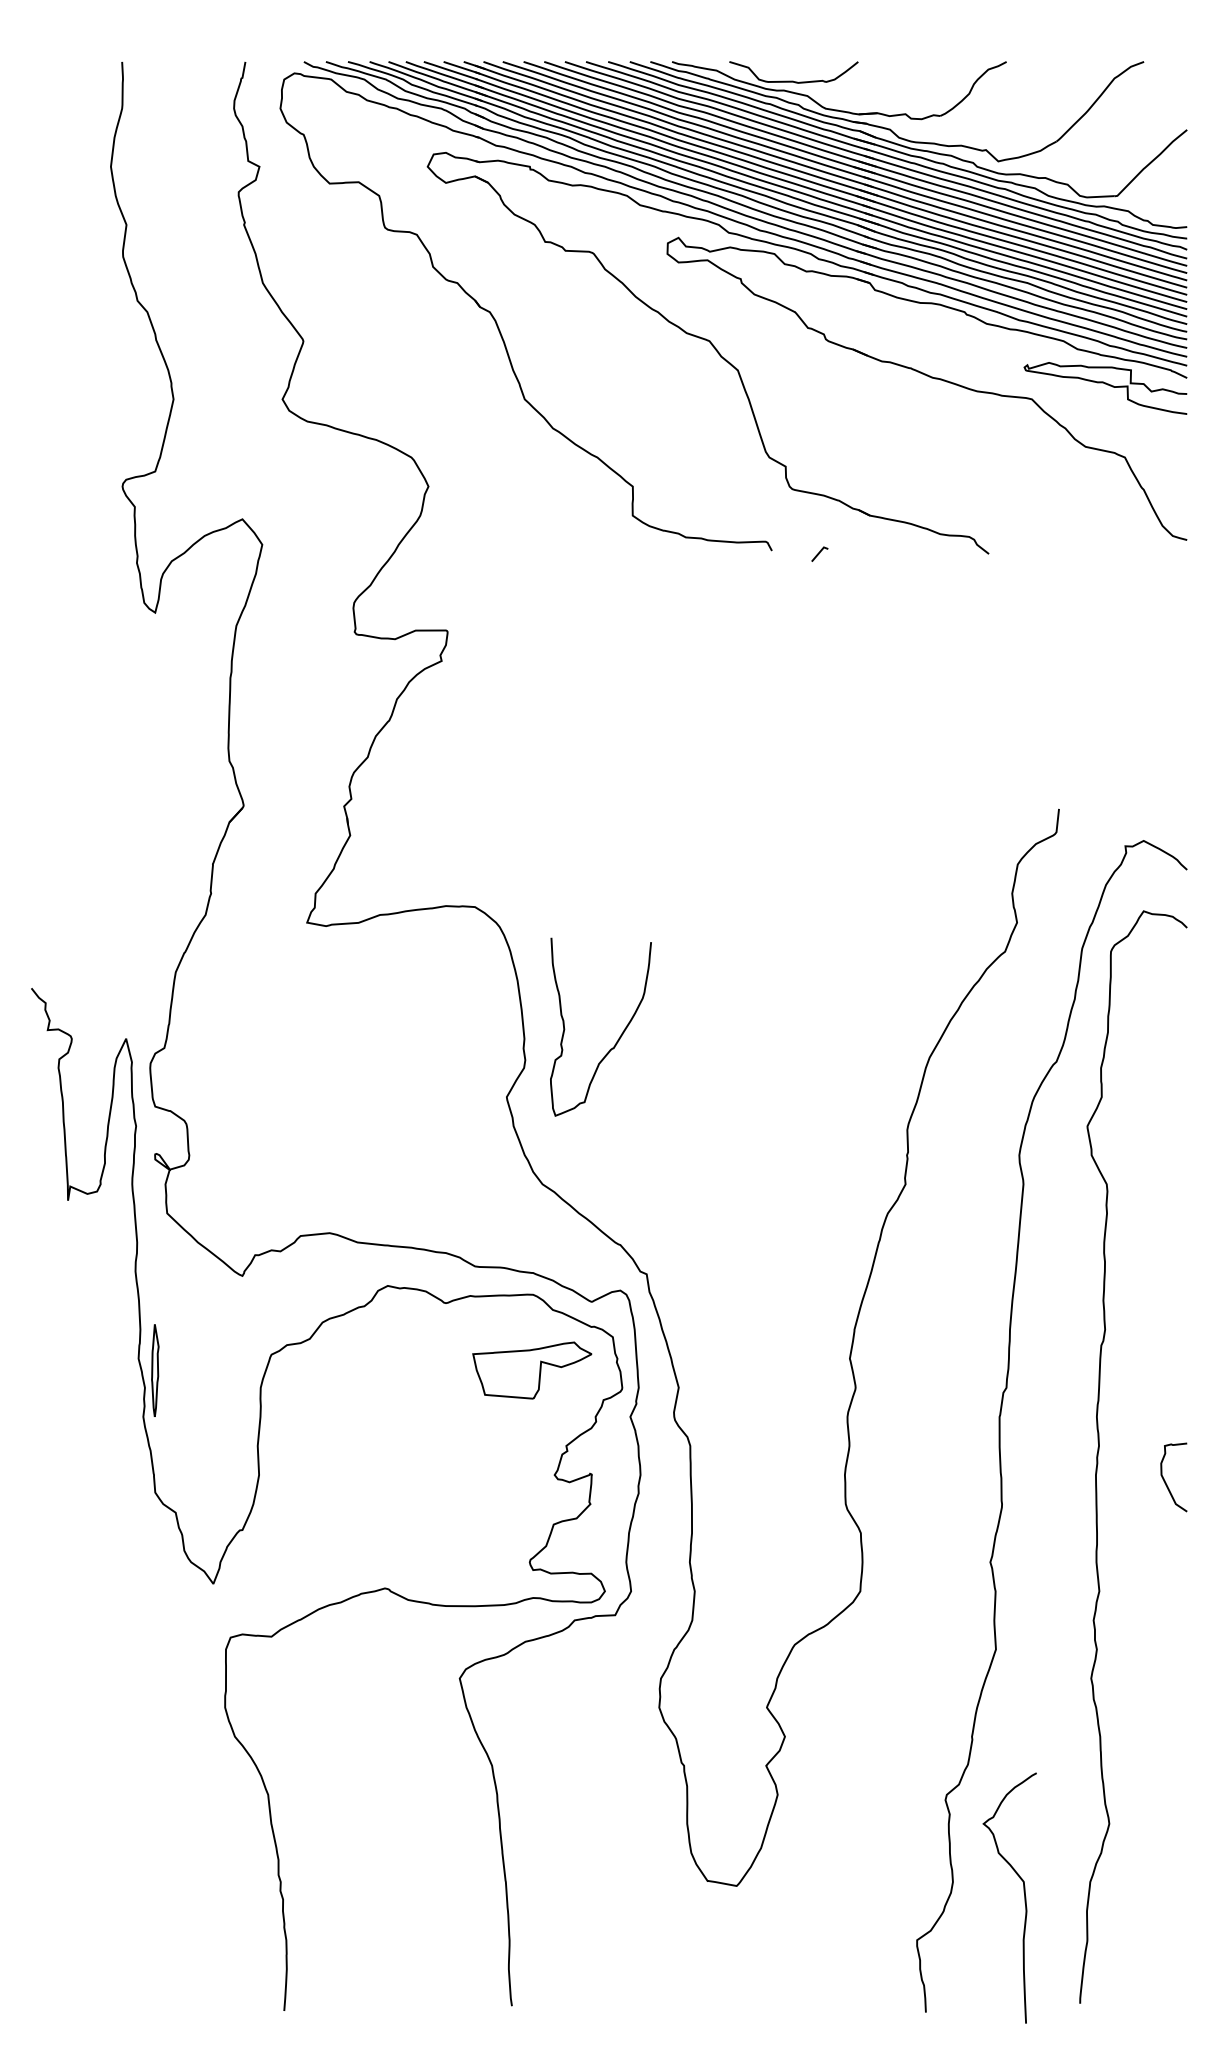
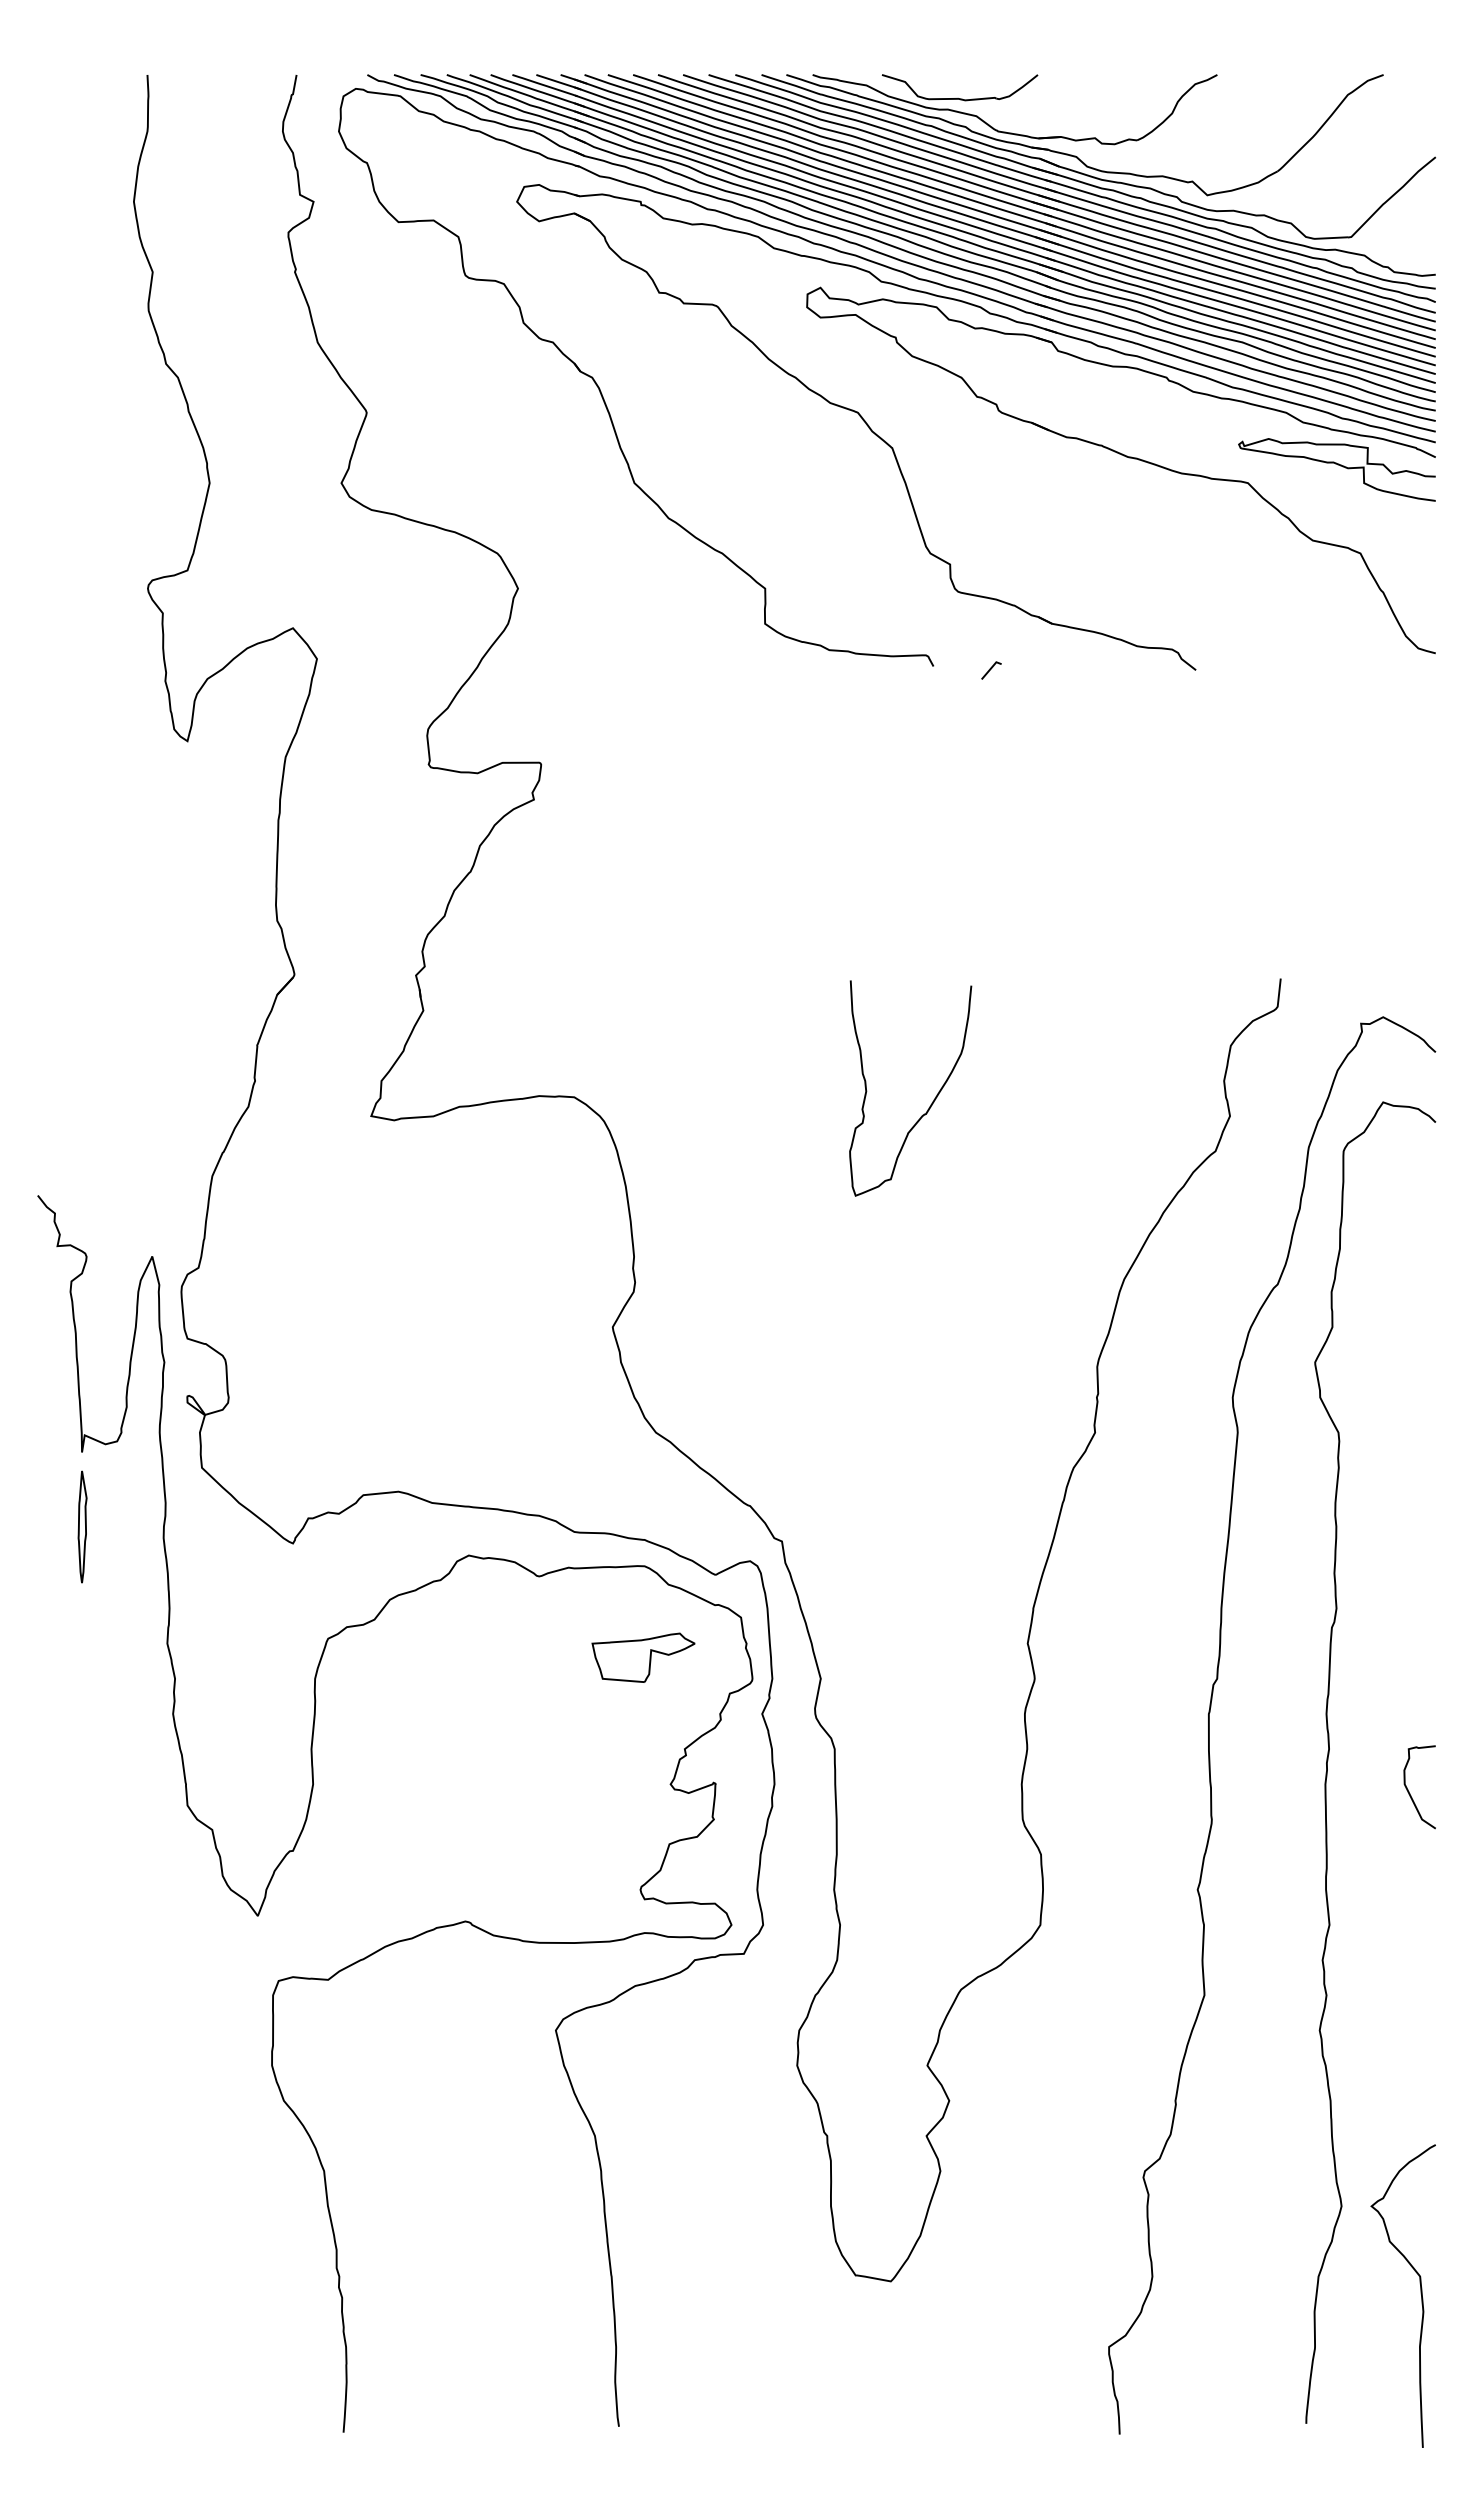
curve: (619, 1036) -> (933, 1099), moved
part: (155, 1370) -> (82, 1526), moved
part: (532, 1370) -> (643, 1657), size x0.71
curve: (1024, 1896) -> (1420, 2294), moved

